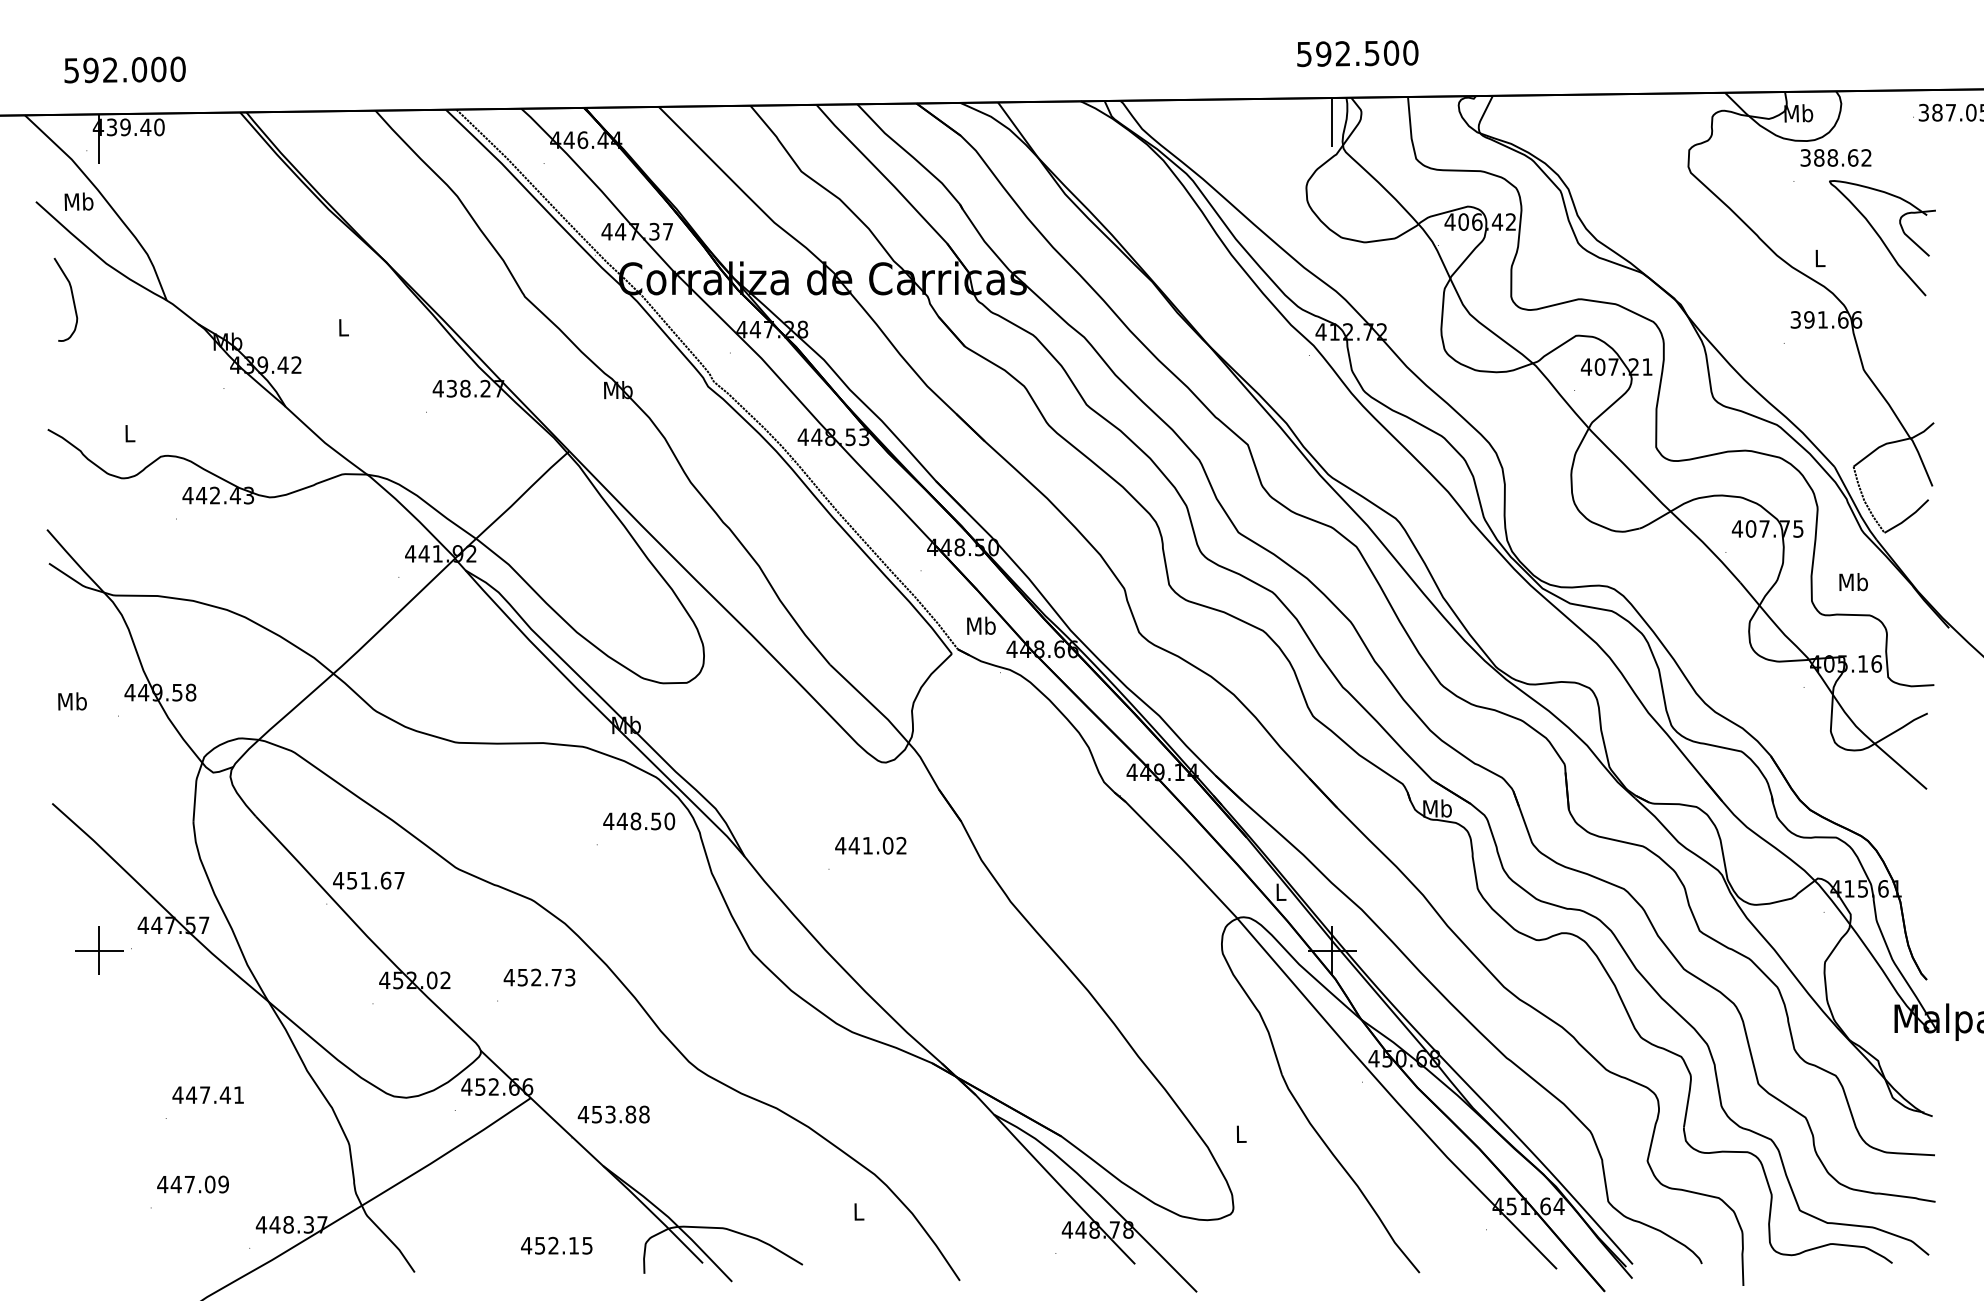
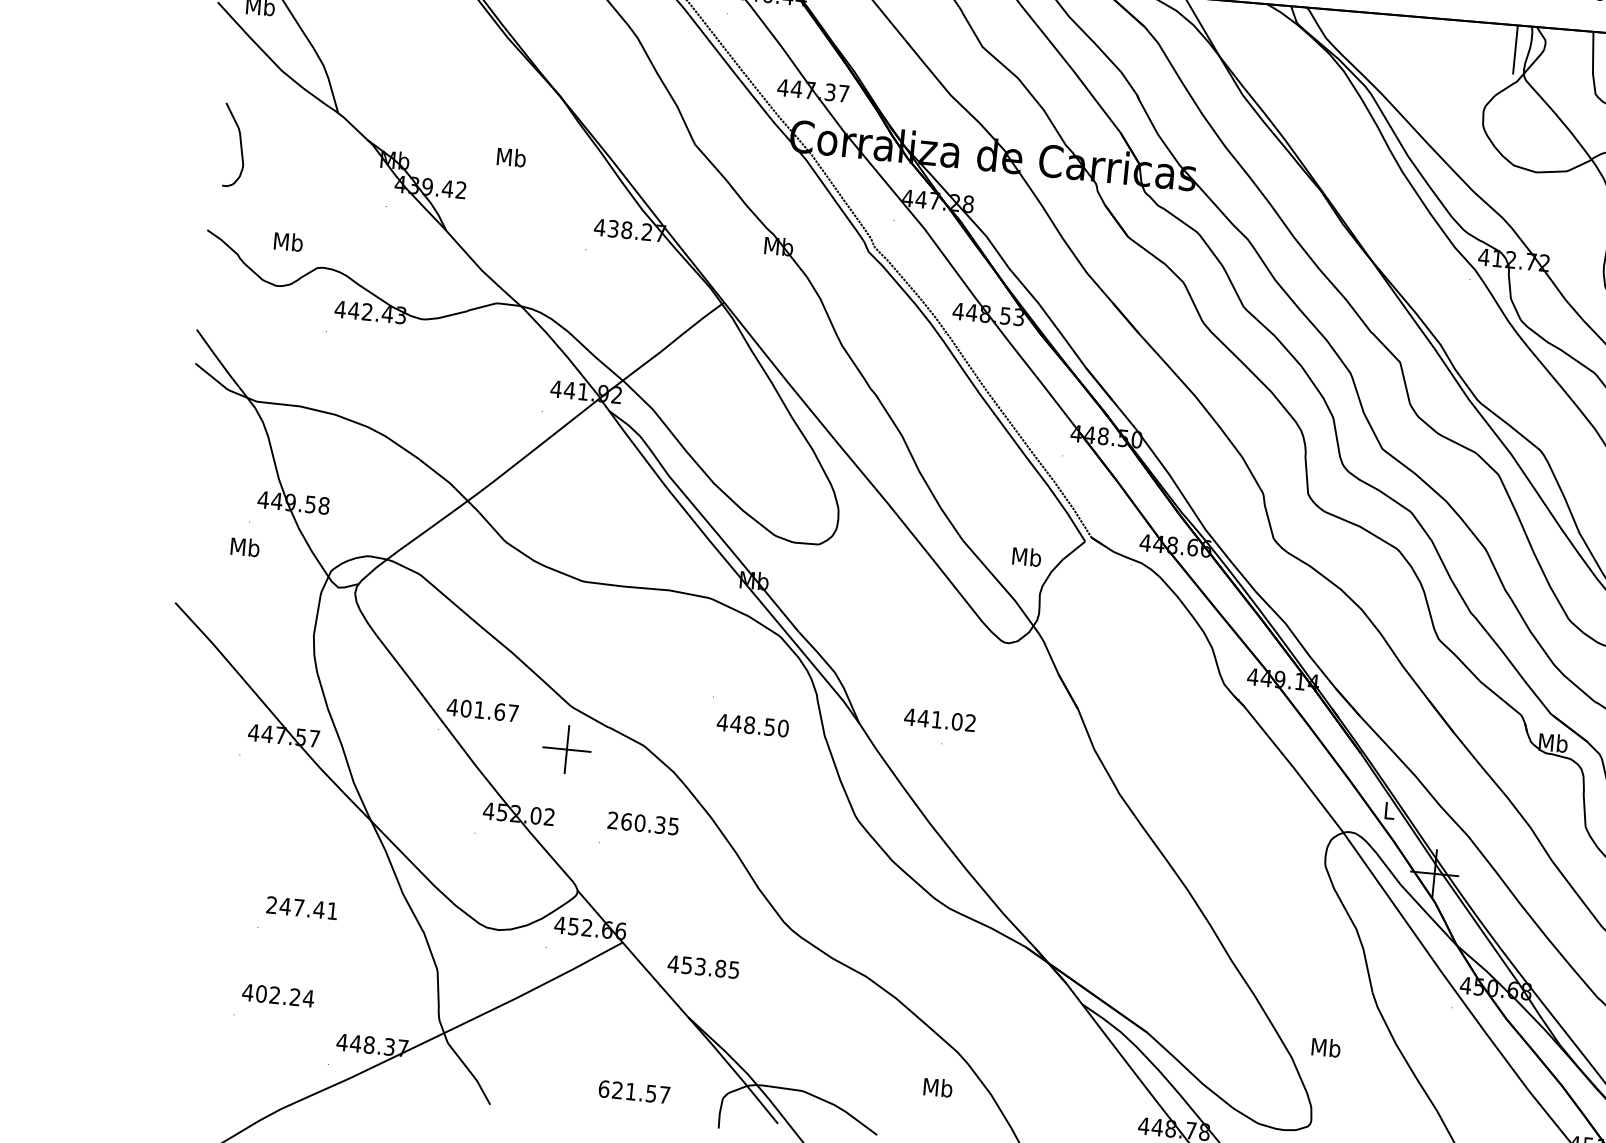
curve: (72, 299) -> (240, 145), moved
text: (343, 327) -> (511, 157), L -> Mb
text: (129, 433) -> (288, 241), L -> Mb
text: (981, 625) -> (1027, 556), moved
text: (72, 701) -> (245, 547), moved
text: (639, 821) -> (753, 725), moved
text: (870, 845) -> (939, 719), moved
text: (351, 880) -> (465, 708), 451.67 -> 401.67
part: (99, 950) -> (566, 749), moved
text: (539, 977) -> (643, 823), 452.73 -> 260.35
text: (177, 1094) -> (271, 904), 447.41 -> 247.41
text: (644, 1114) -> (734, 969), 453.88 -> 453.85
text: (1240, 1134) -> (1325, 1048), L -> Mb
text: (199, 1184) -> (284, 996), 447.09 -> 402.24
text: (858, 1211) -> (937, 1087), L -> Mb
text: (556, 1245) -> (633, 1091), 452.15 -> 621.57

